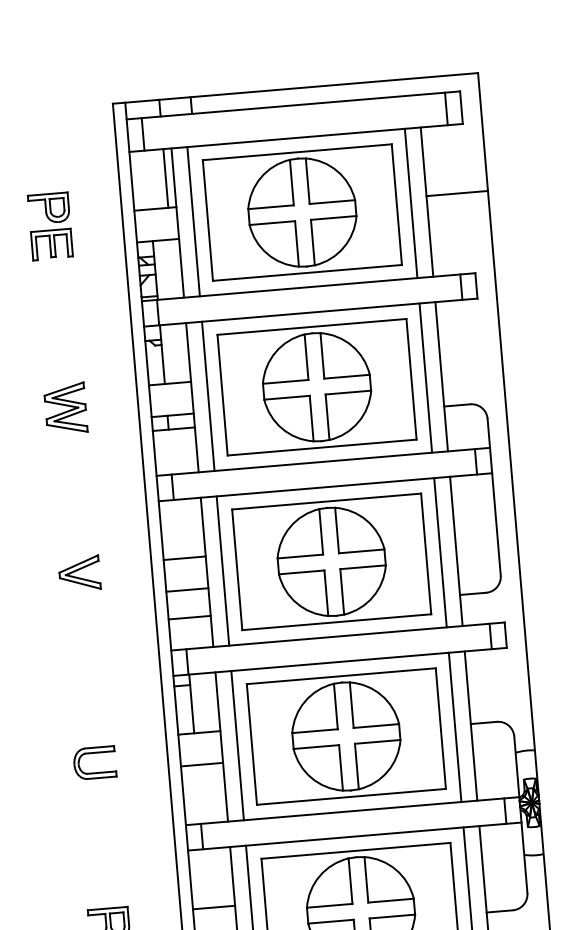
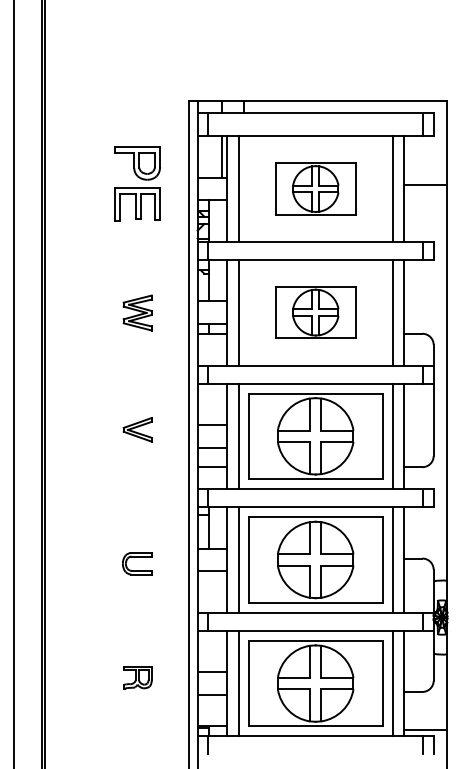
part: (302, 211) -> (315, 188), size x0.6
part: (49, 225) -> (137, 183), size x1.6
part: (316, 386) -> (315, 312), size x0.6

